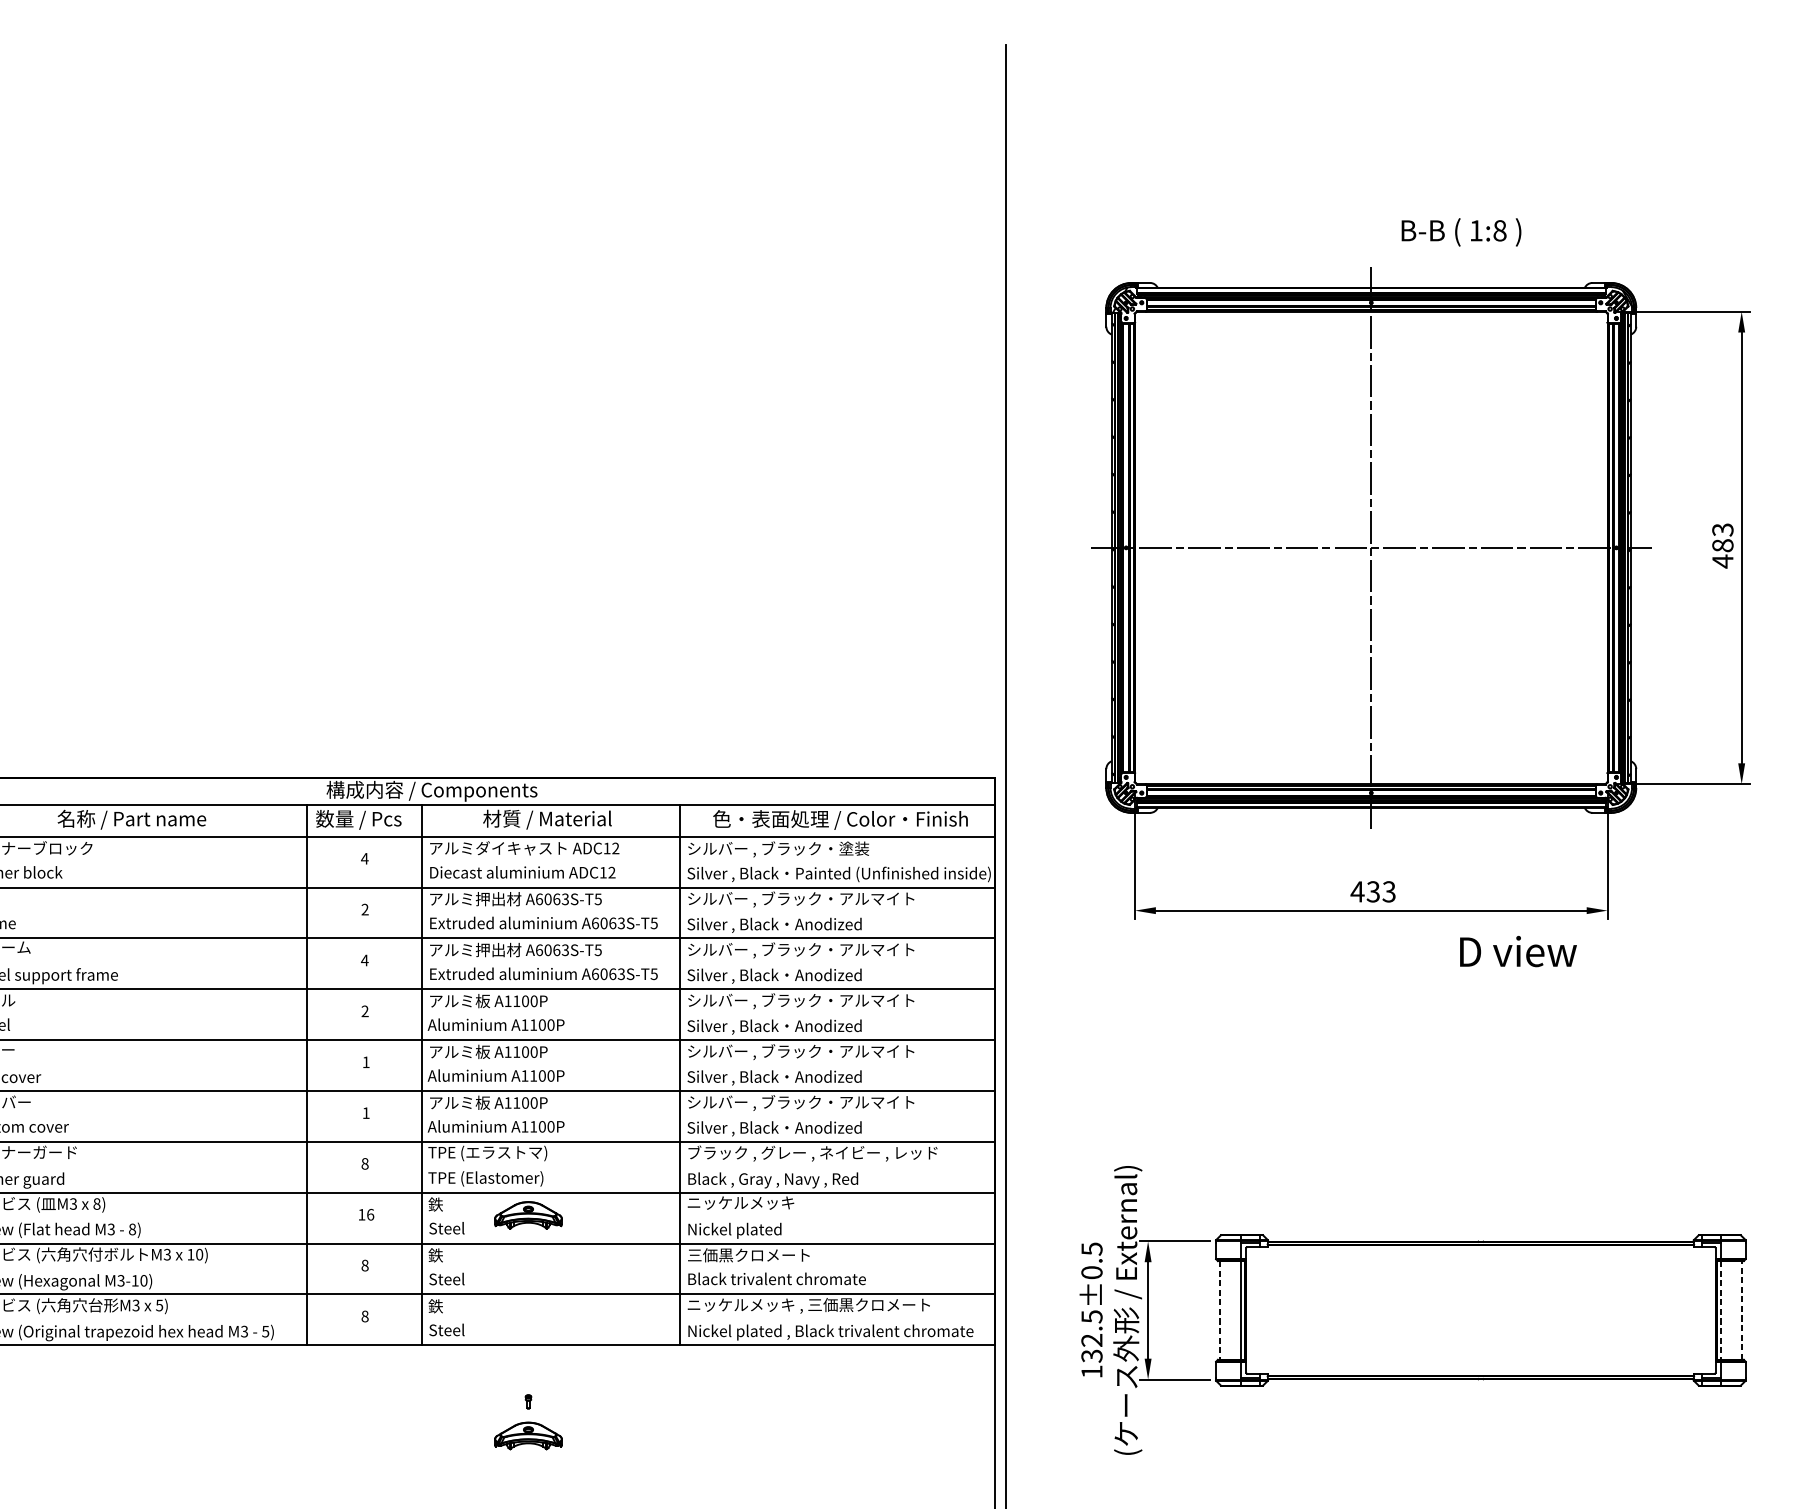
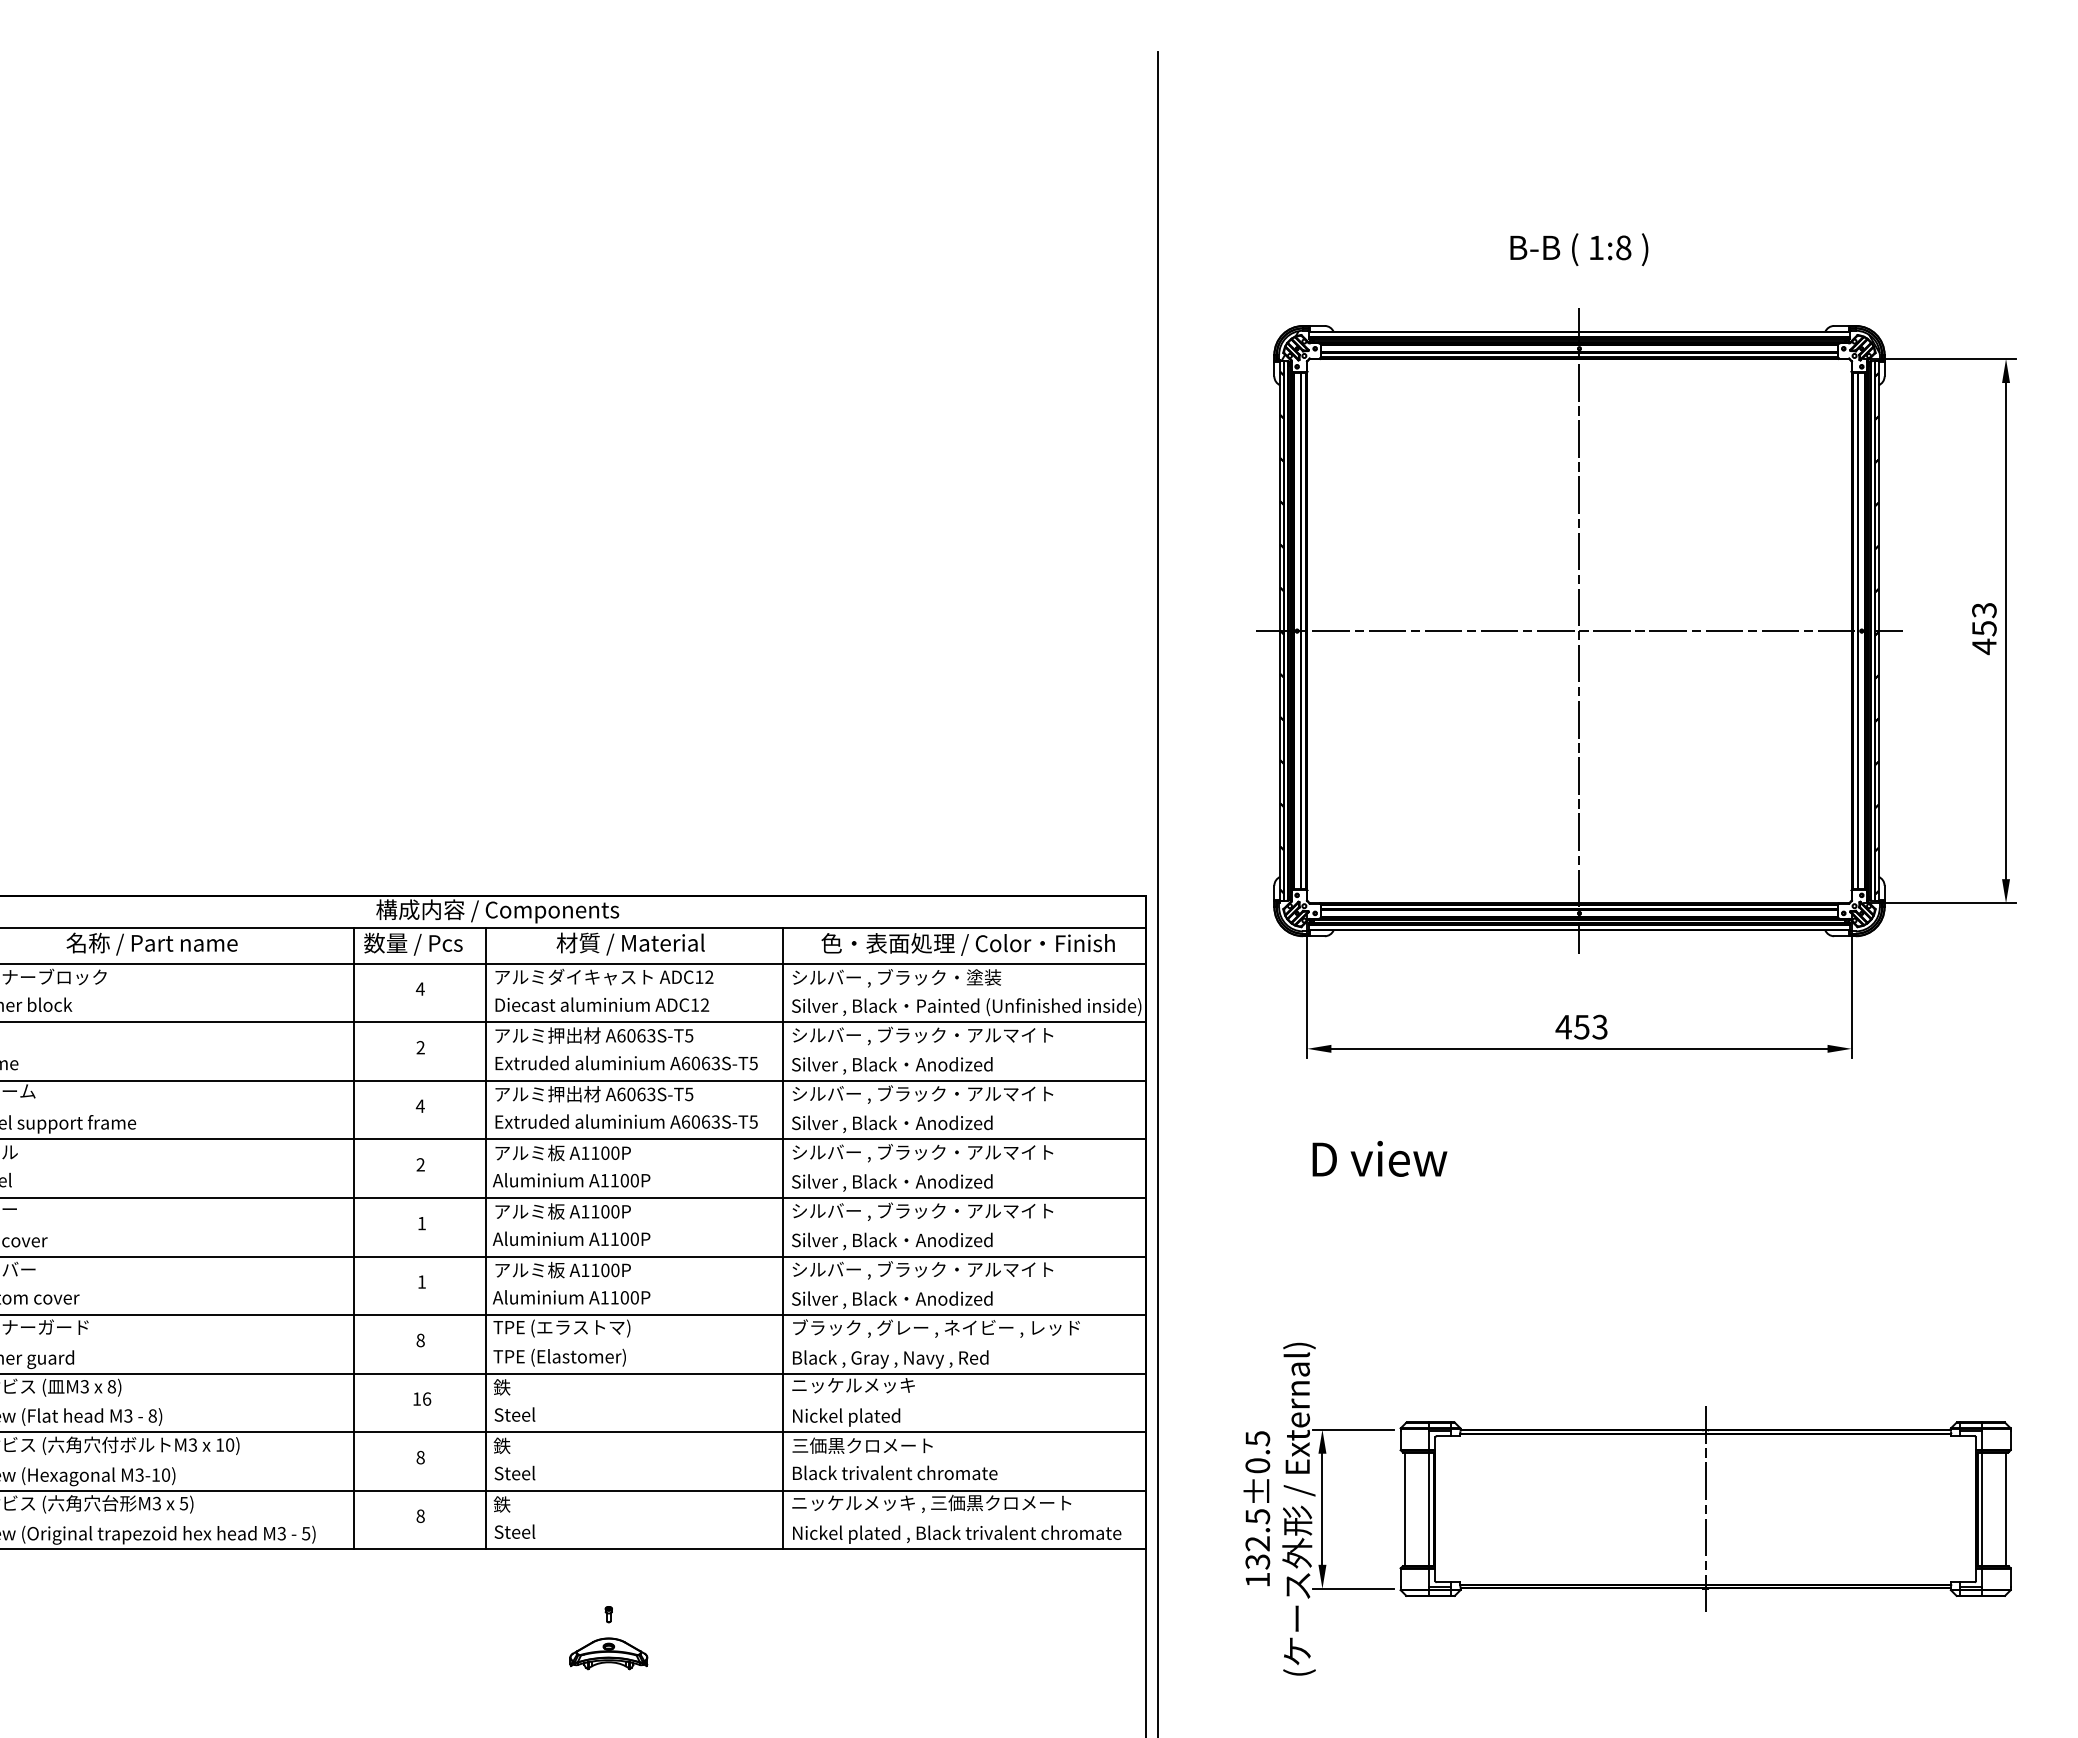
text: (1461, 232) -> (1579, 249), moved
text: (1722, 545) -> (1984, 628), 483 -> 453
text: (1373, 891) -> (1582, 1026), 433 -> 453
text: (1518, 951) -> (1379, 1158), moved
part: (528, 1215) -> (608, 1399), removed
line: (1220, 1310) -> (1405, 1509), dashed -> solid
line: (1480, 1310) -> (1705, 1509), added
line: (1721, 1310) -> (1982, 1509), dashed -> solid
line: (1742, 1310) -> (2006, 1509), dashed -> solid

